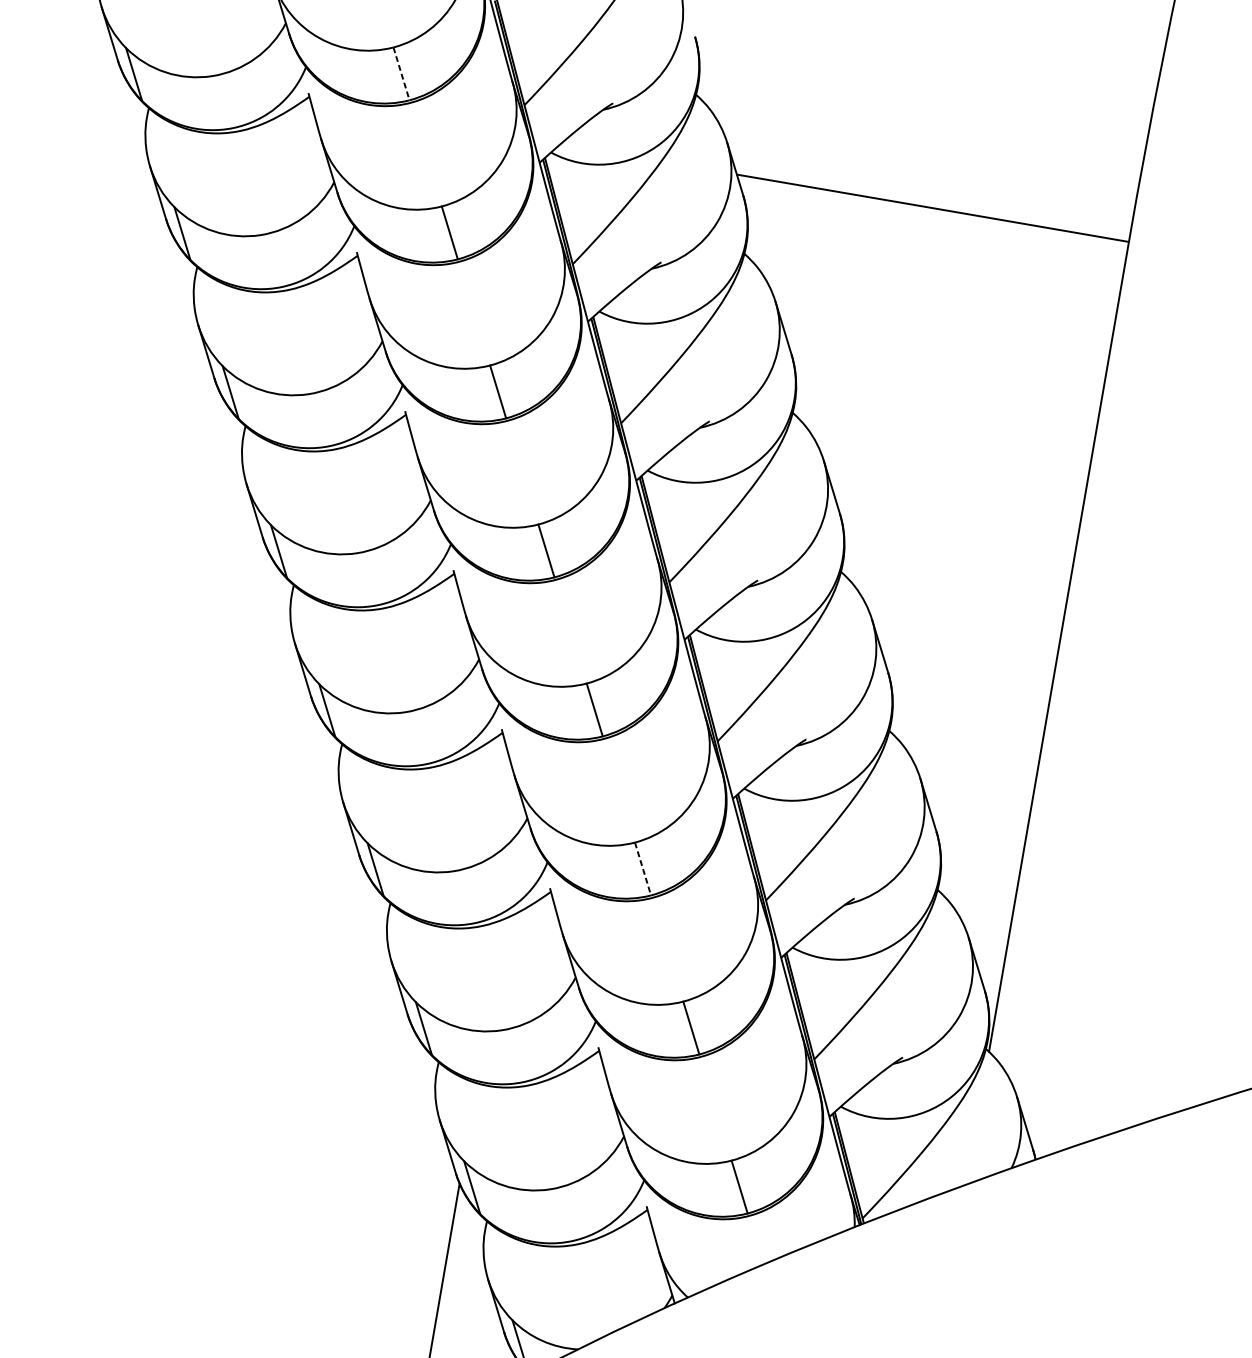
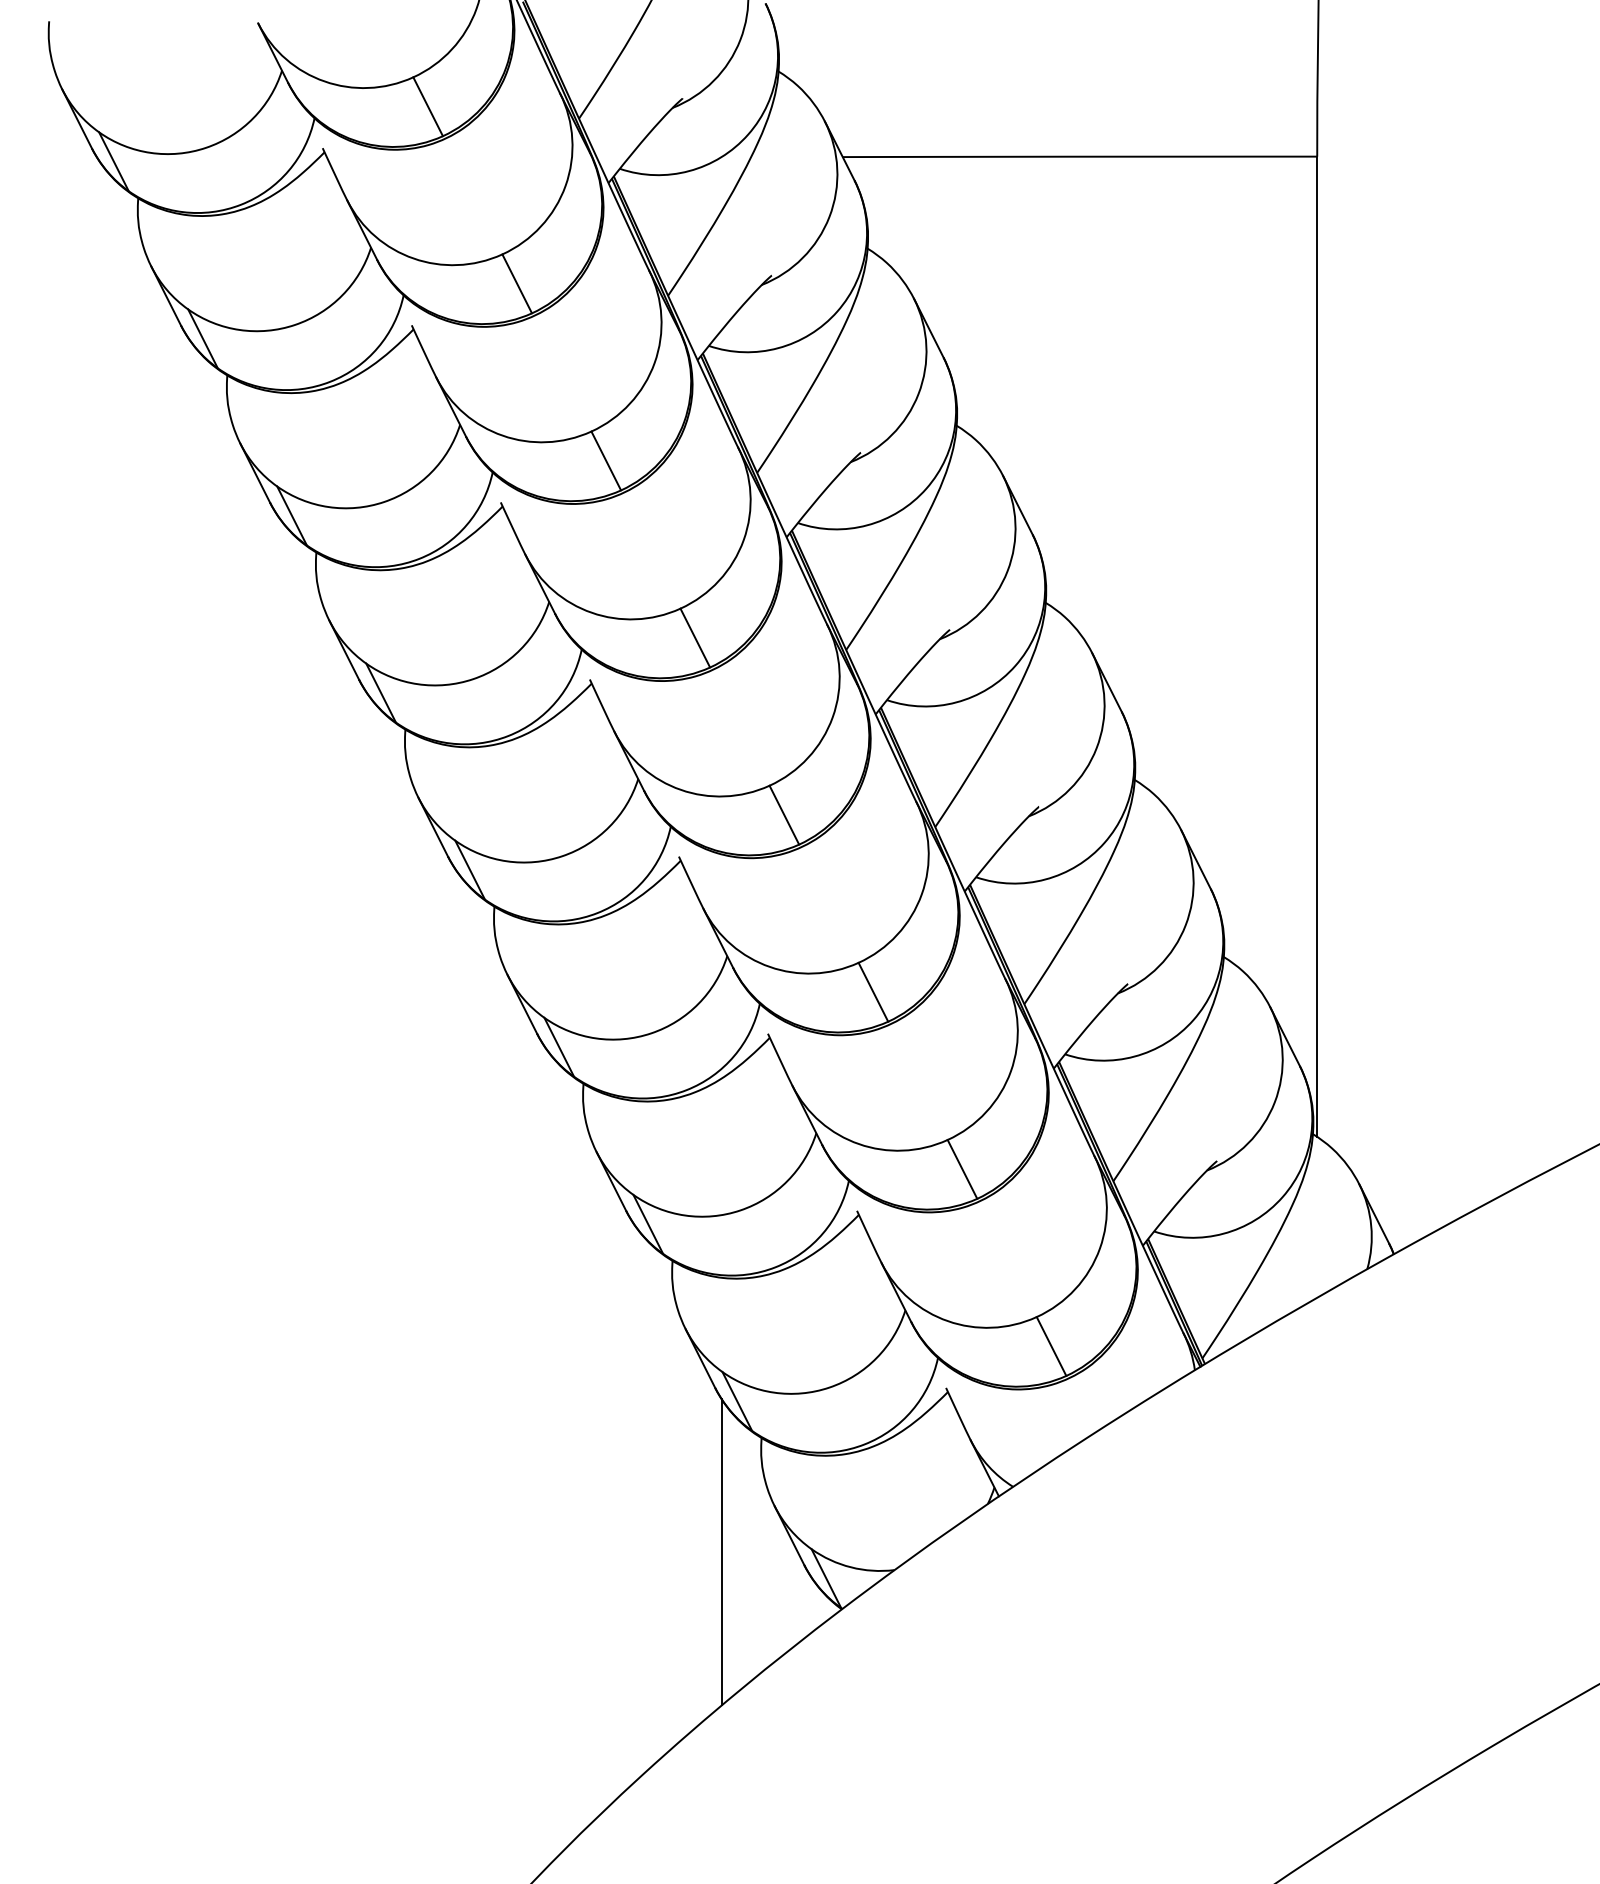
line: (401, 73) -> (428, 106), dashed -> solid
line: (643, 869) -> (873, 992), dashed -> solid

